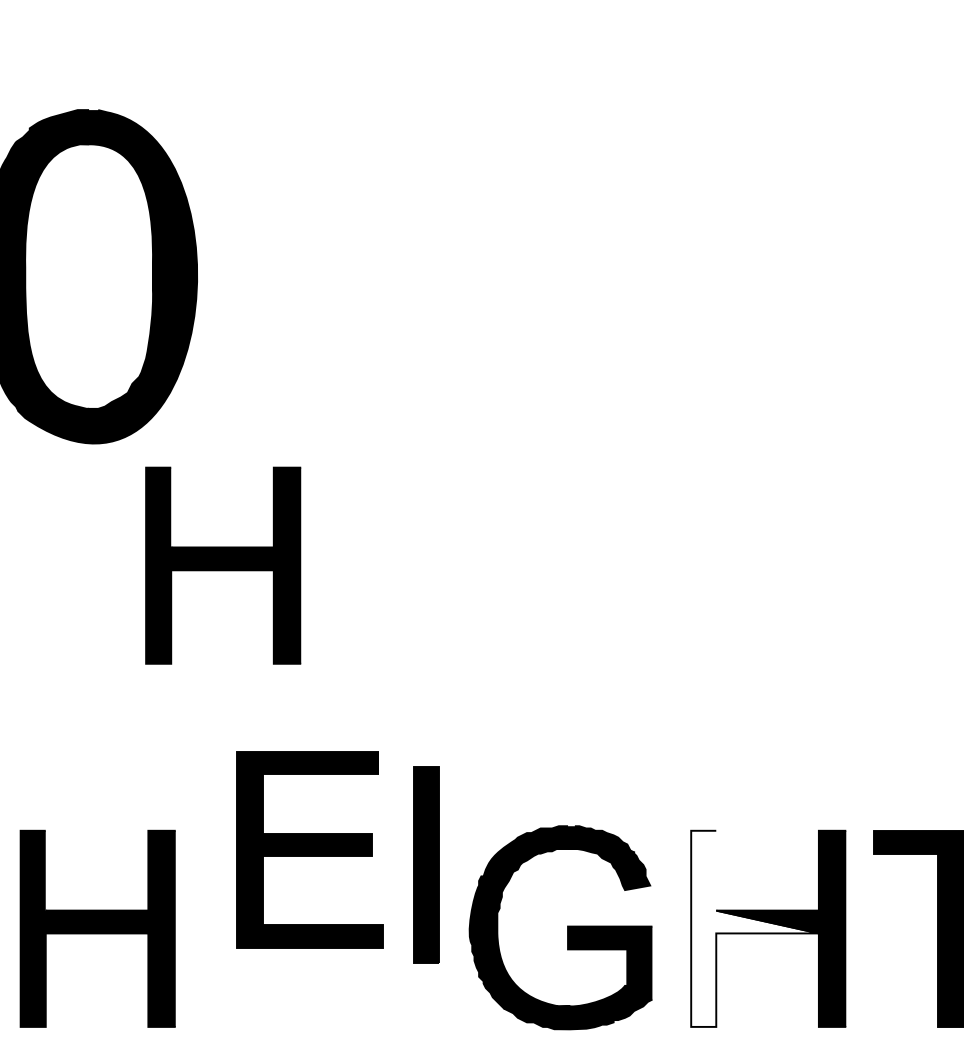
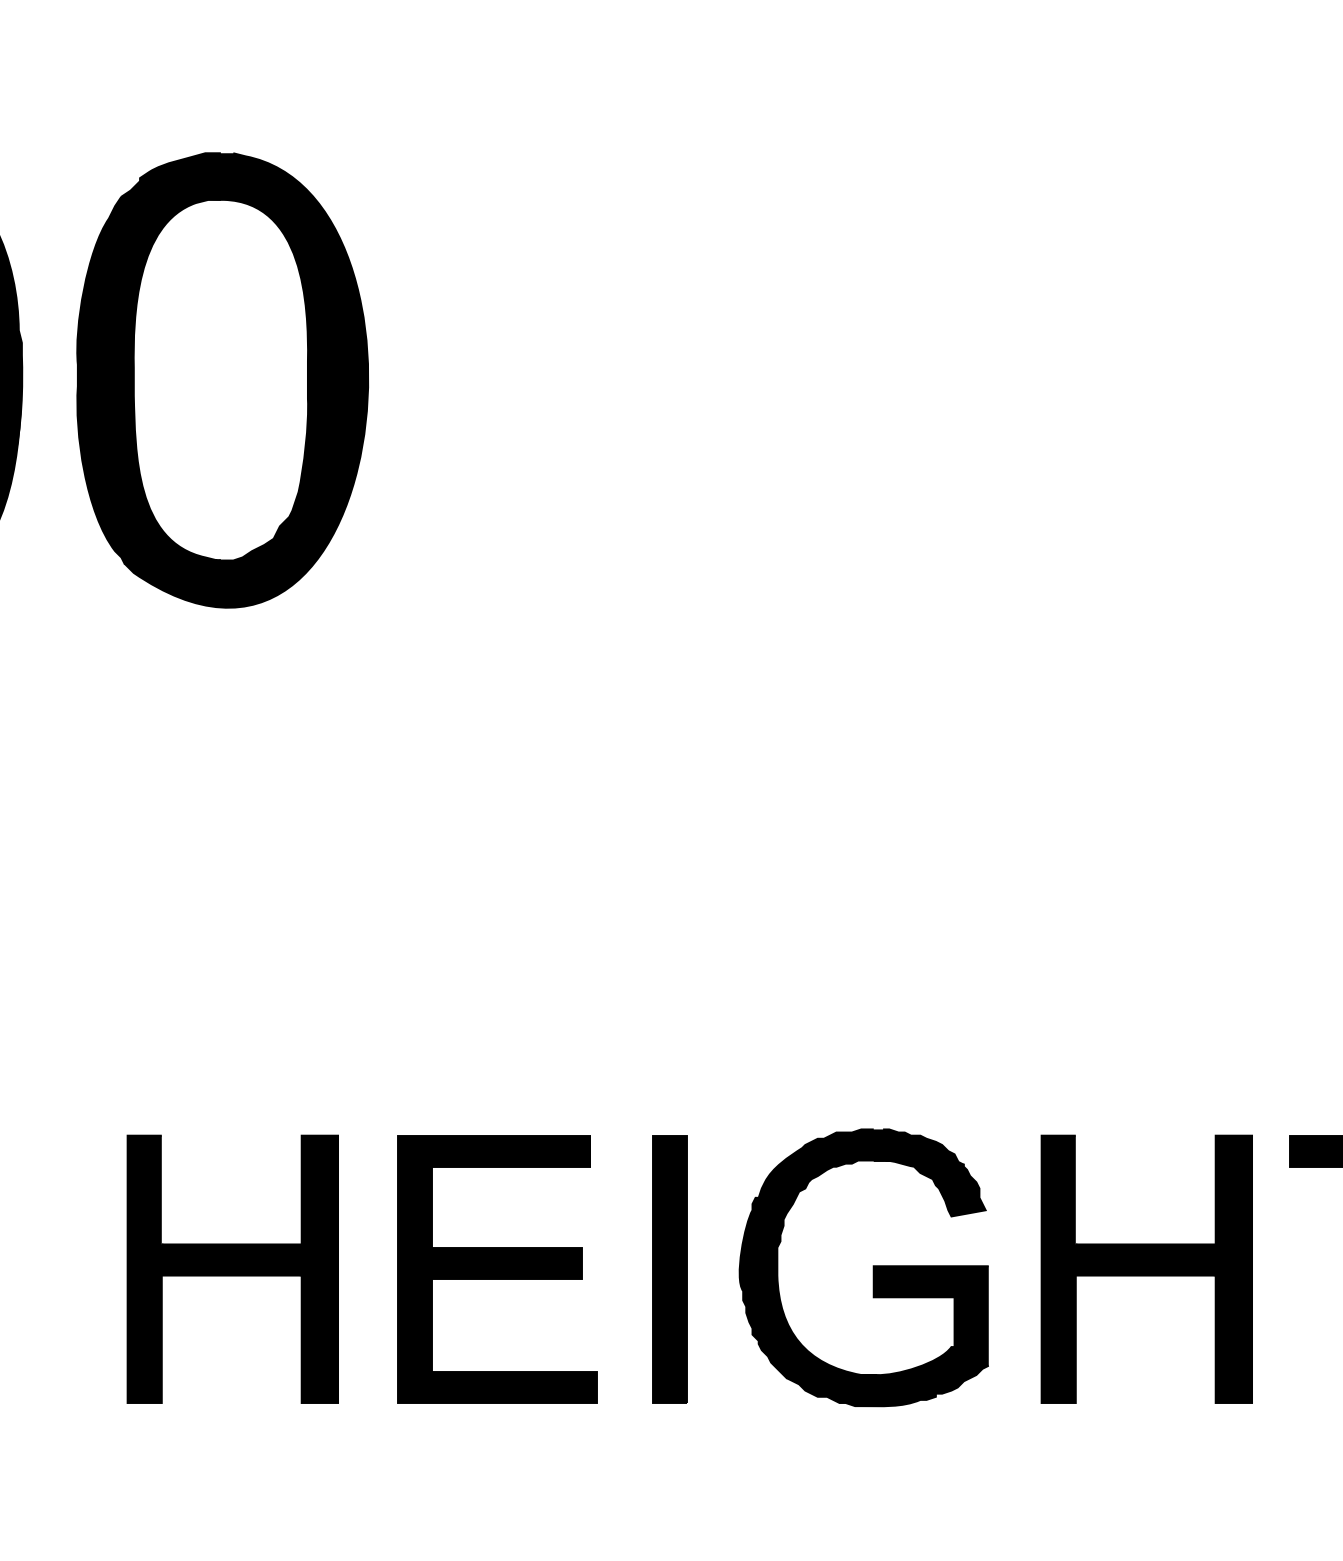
part: (223, 565) -> (403, 773), removed
part: (310, 849) -> (497, 1269), moved
part: (426, 865) -> (669, 1269), moved
fill: (754, 928) -> (1128, 1269), added

